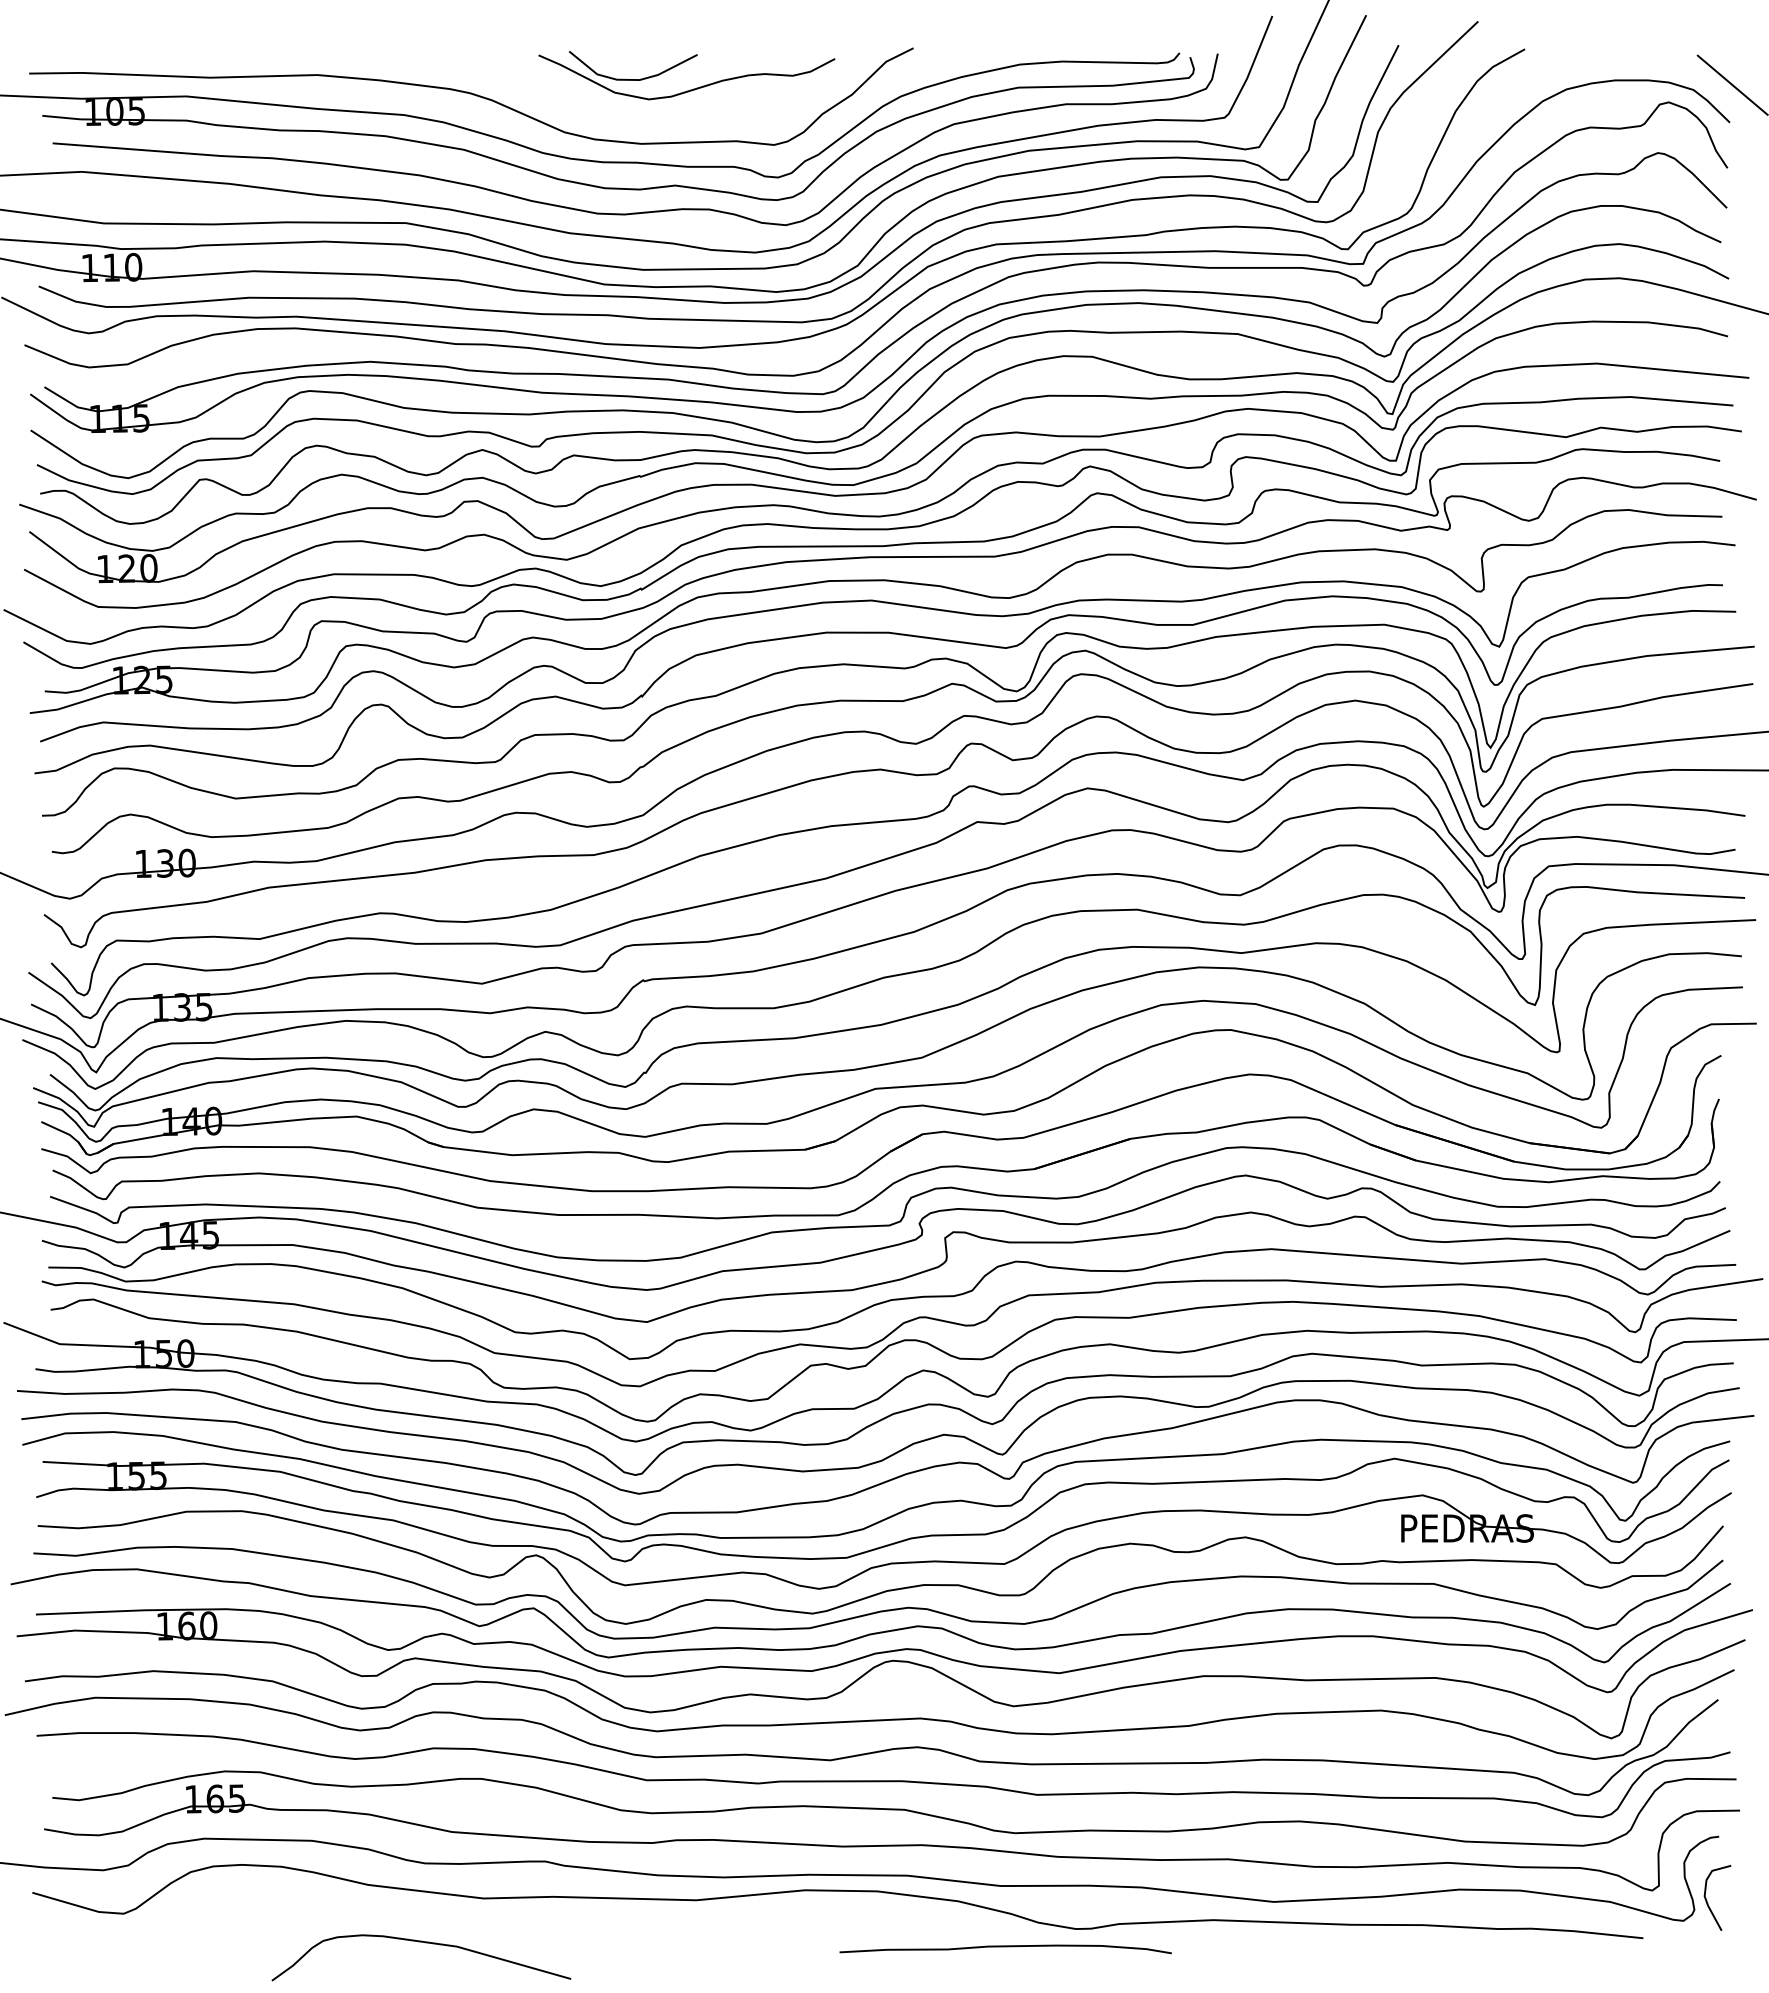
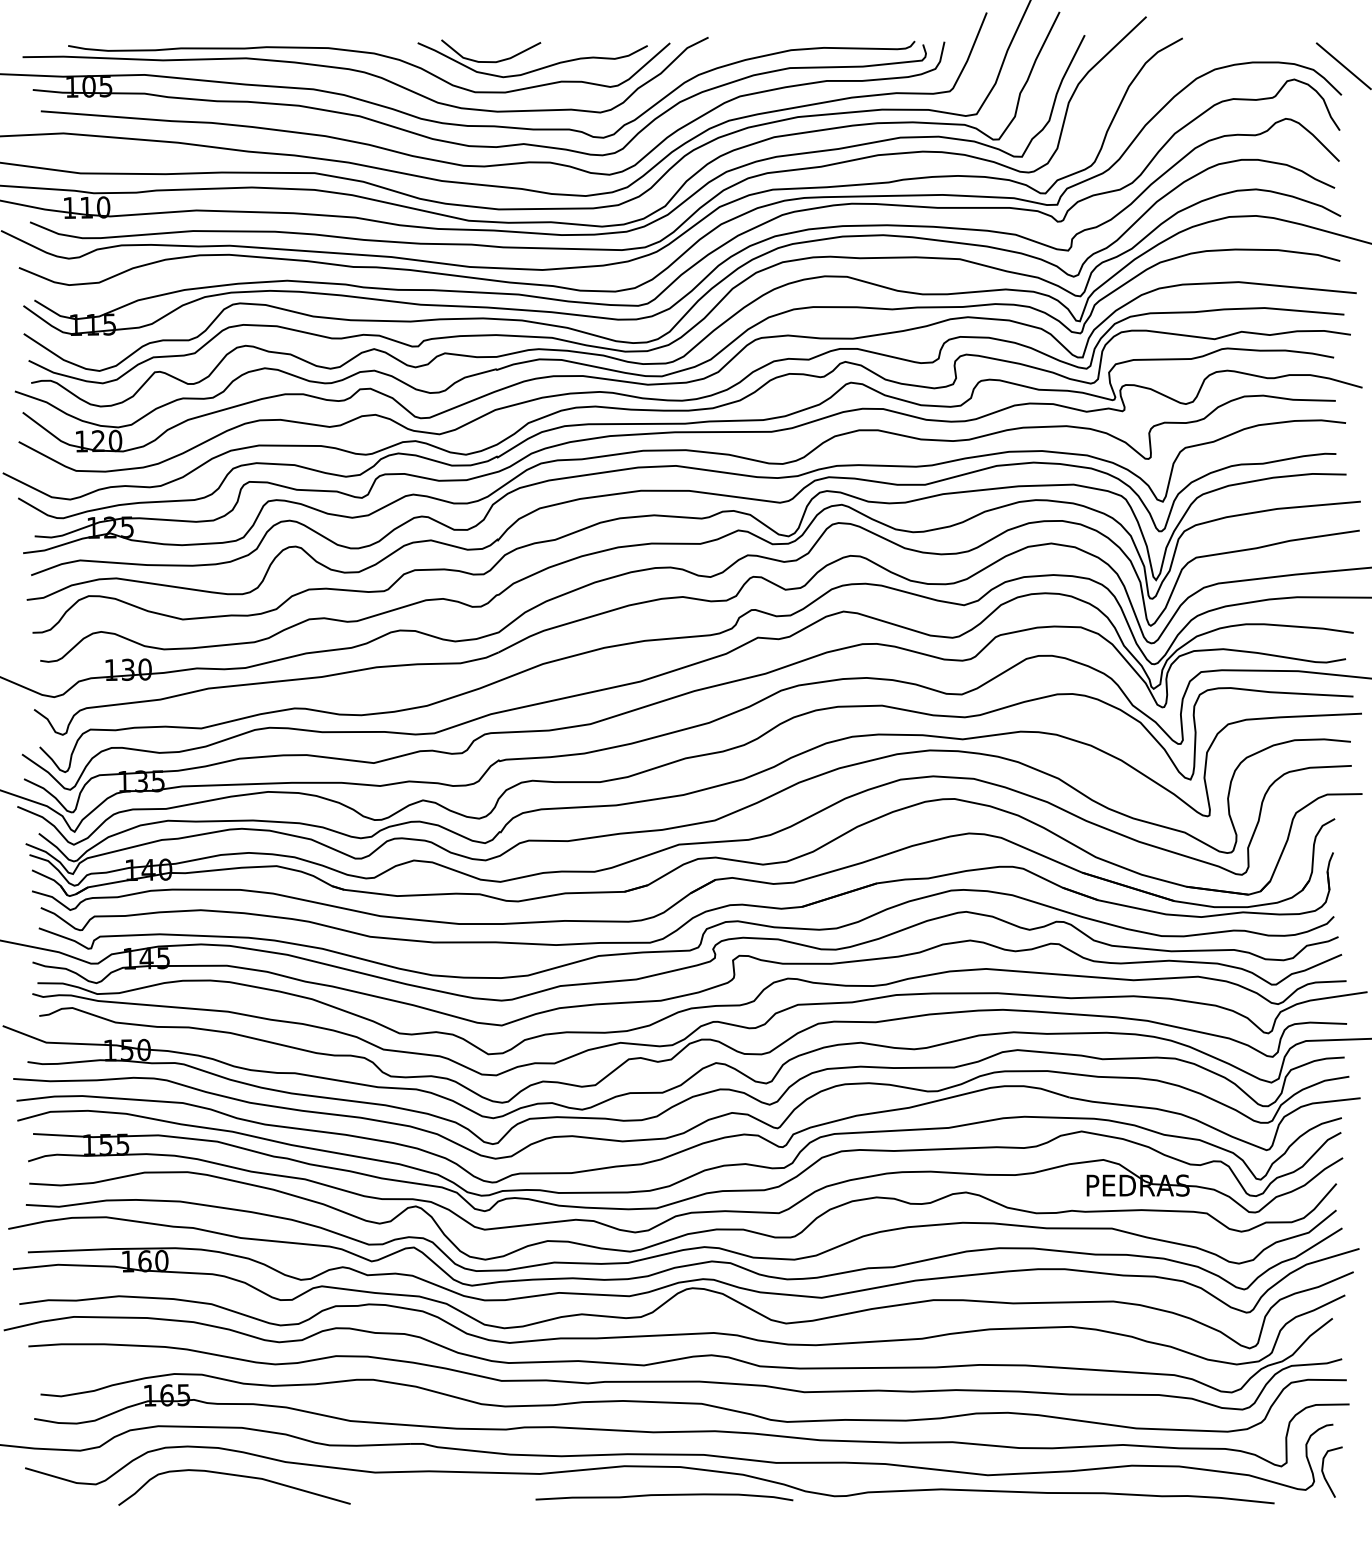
curve: (477, 69) -> (370, 54), added
curve: (425, 1943) -> (237, 1476), moved
curve: (1005, 1947) -> (664, 1495), moved

